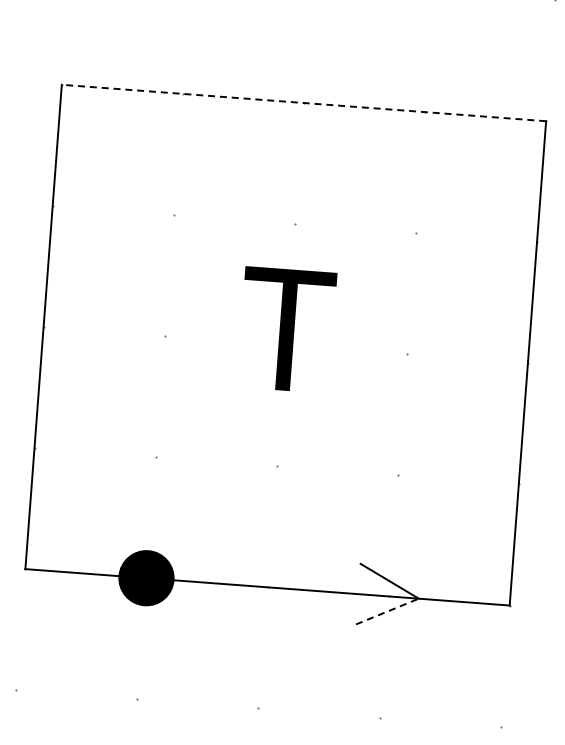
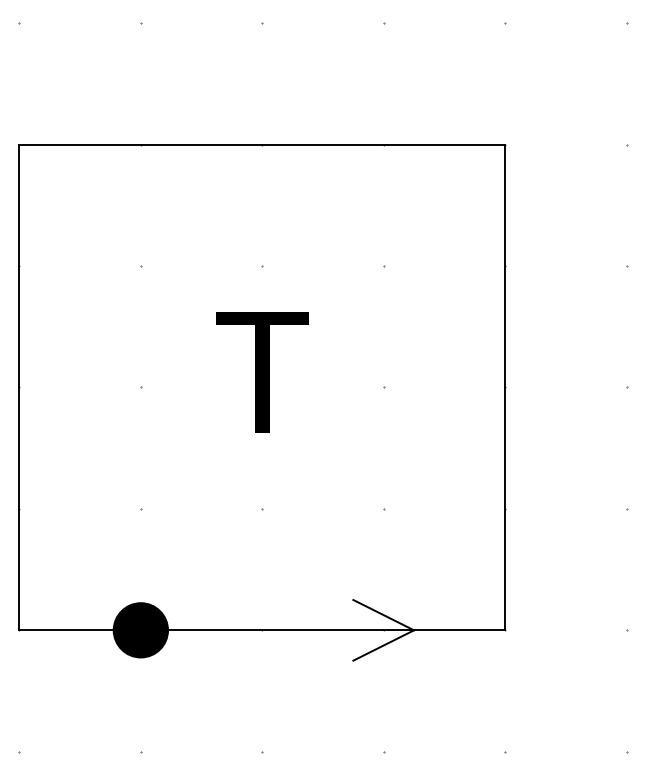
line: (304, 102) -> (262, 144), dashed -> solid
line: (387, 611) -> (383, 645), dashed -> solid

